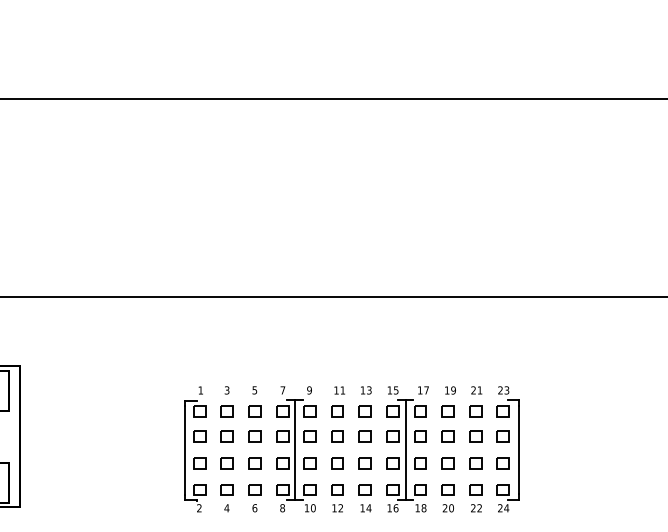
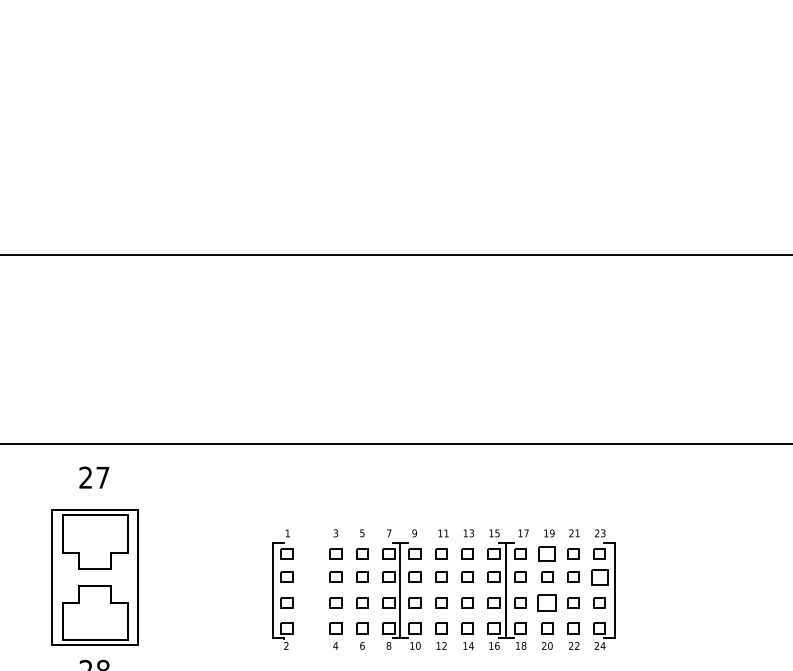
part: (448, 411) -> (547, 553), size x1.4
part: (502, 435) -> (599, 576), size x1.4
part: (195, 441) -> (282, 582), moved
part: (448, 462) -> (547, 602), size x1.6

